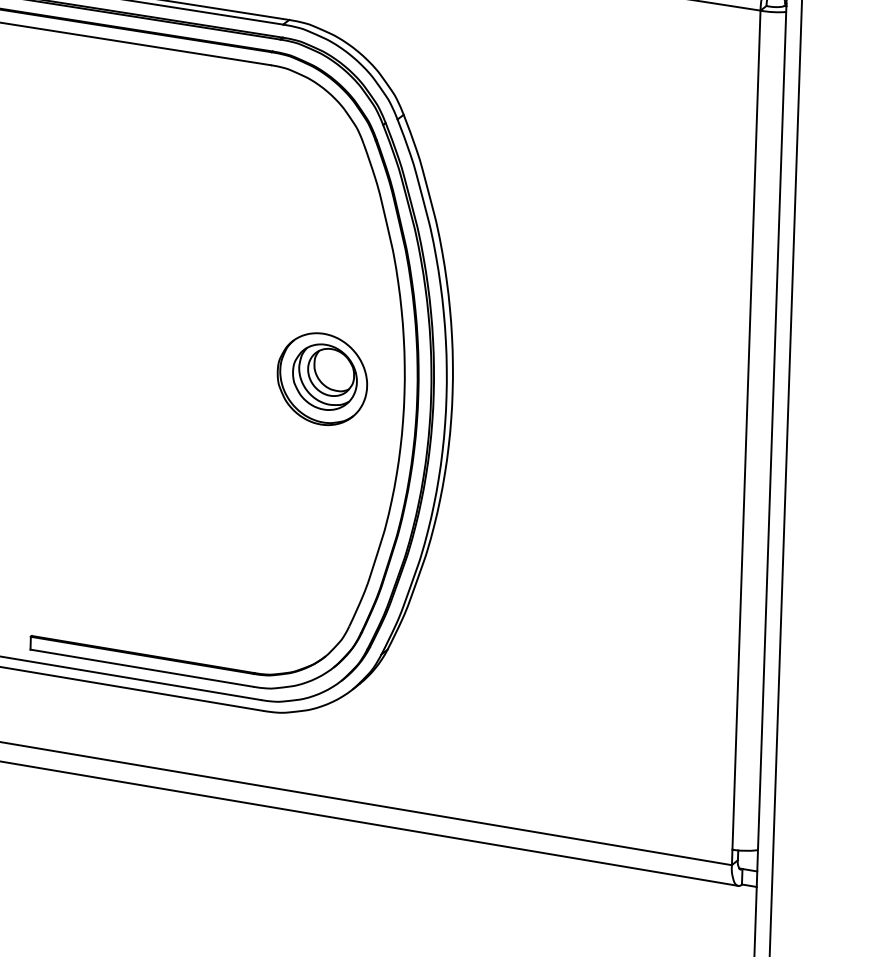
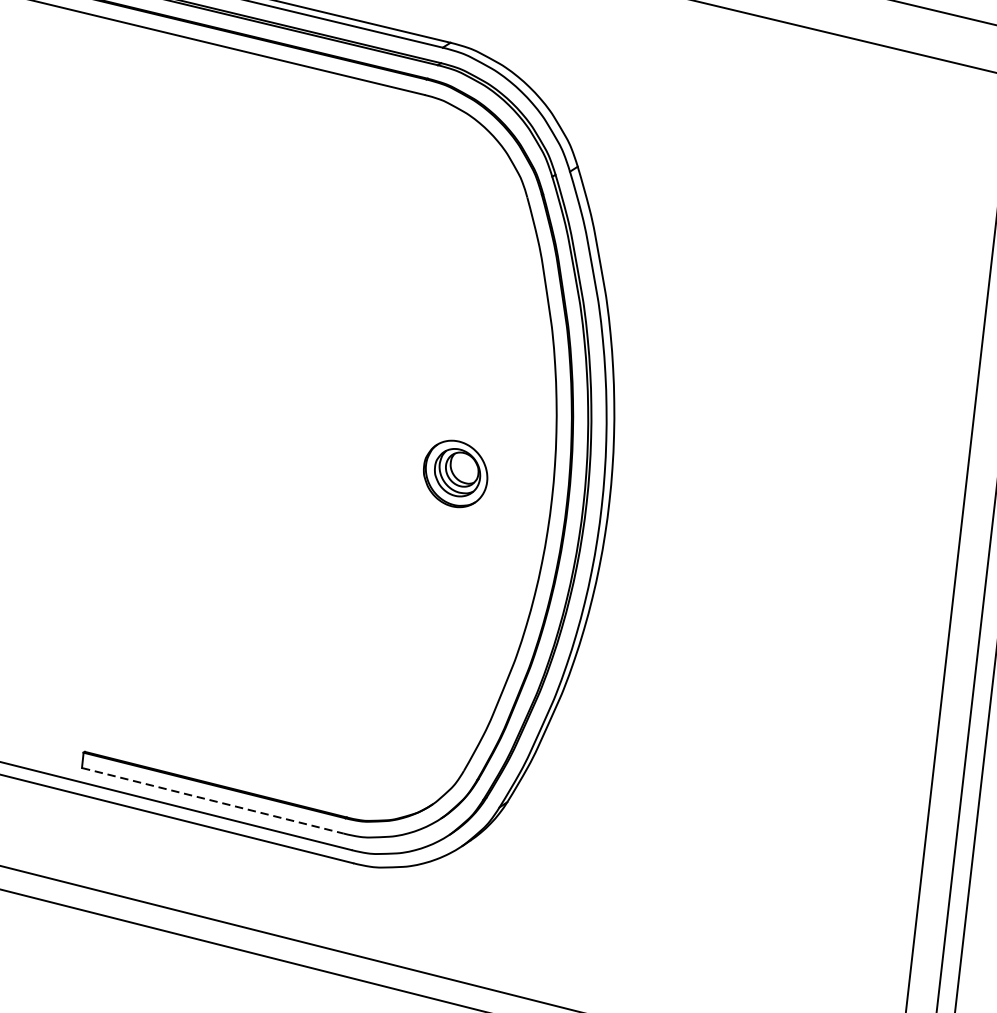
part: (322, 379) -> (455, 474), size x0.6
line: (141, 668) -> (212, 801), solid -> dashed

